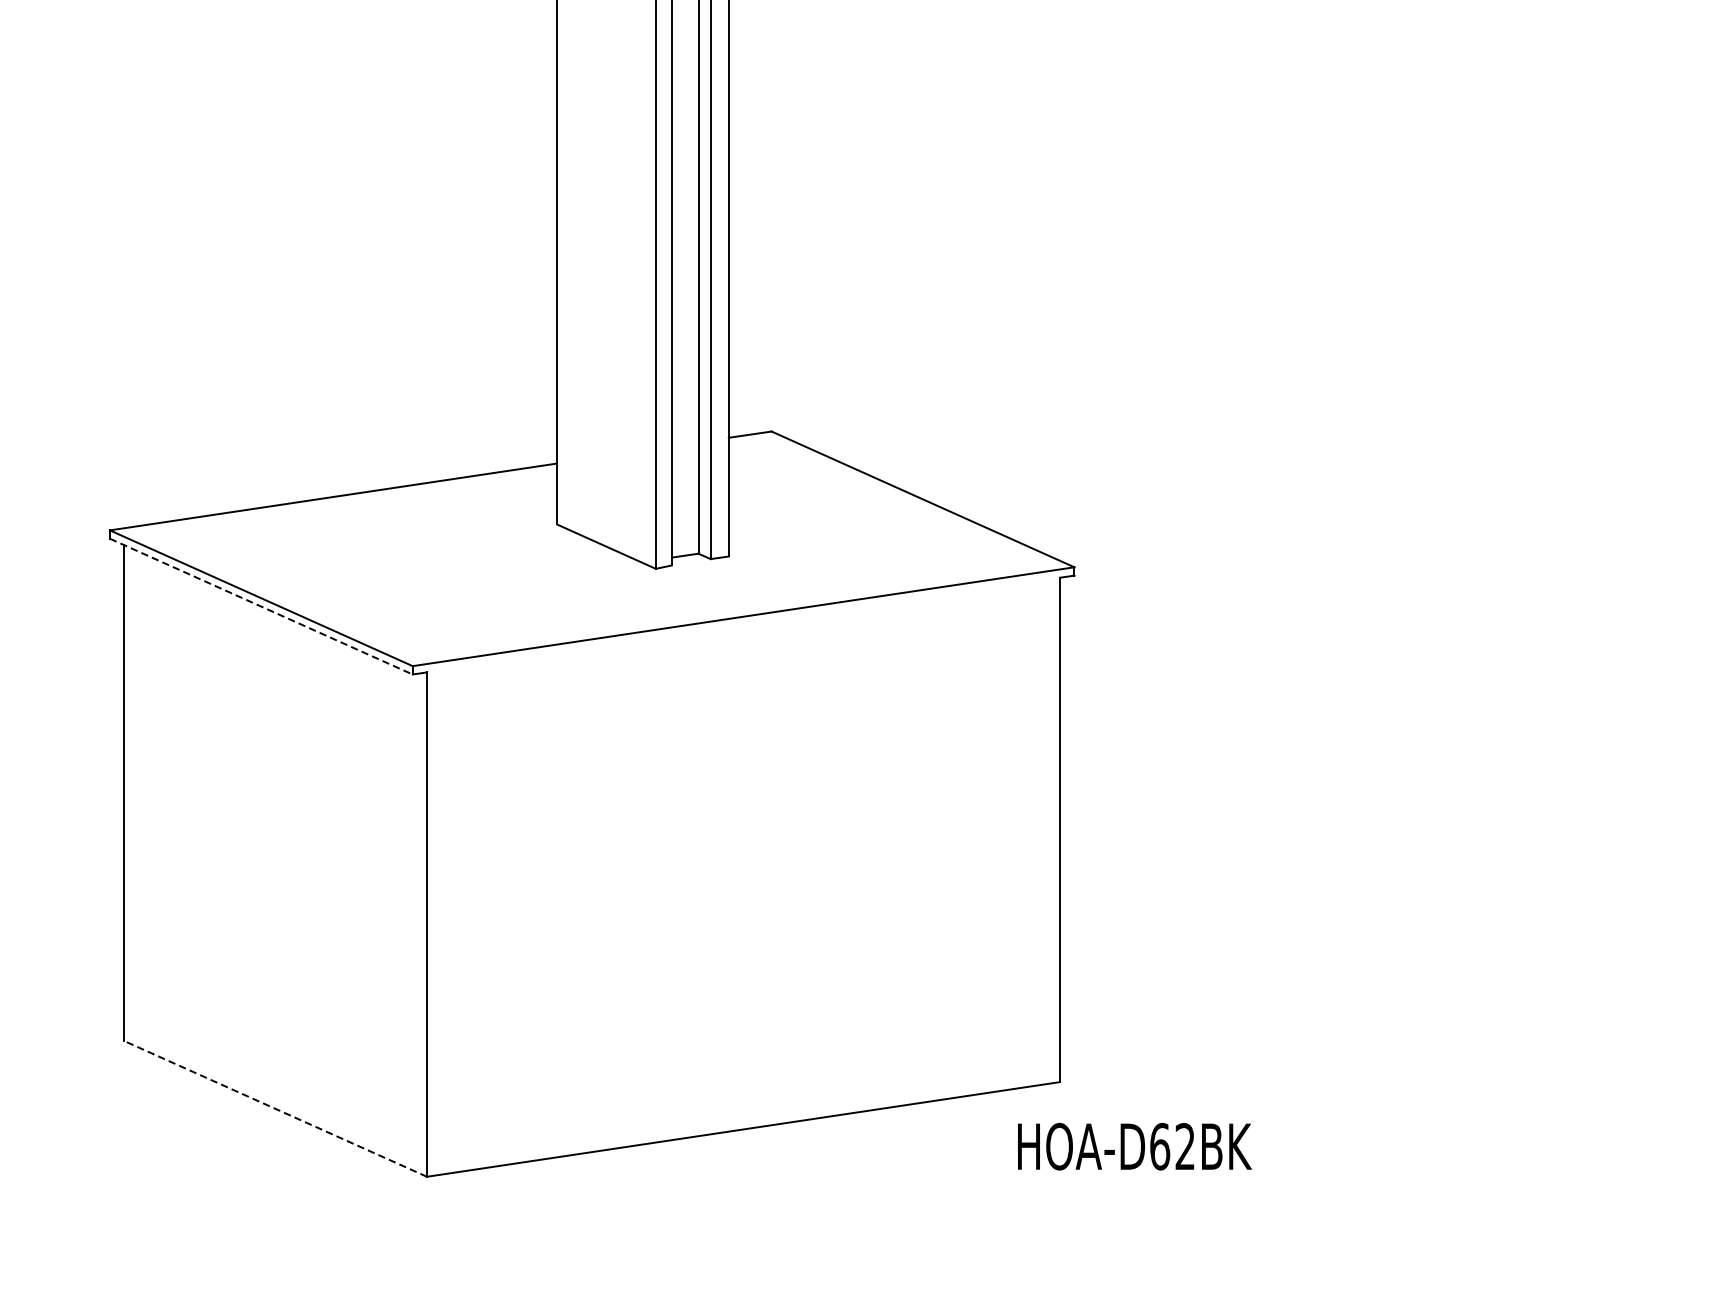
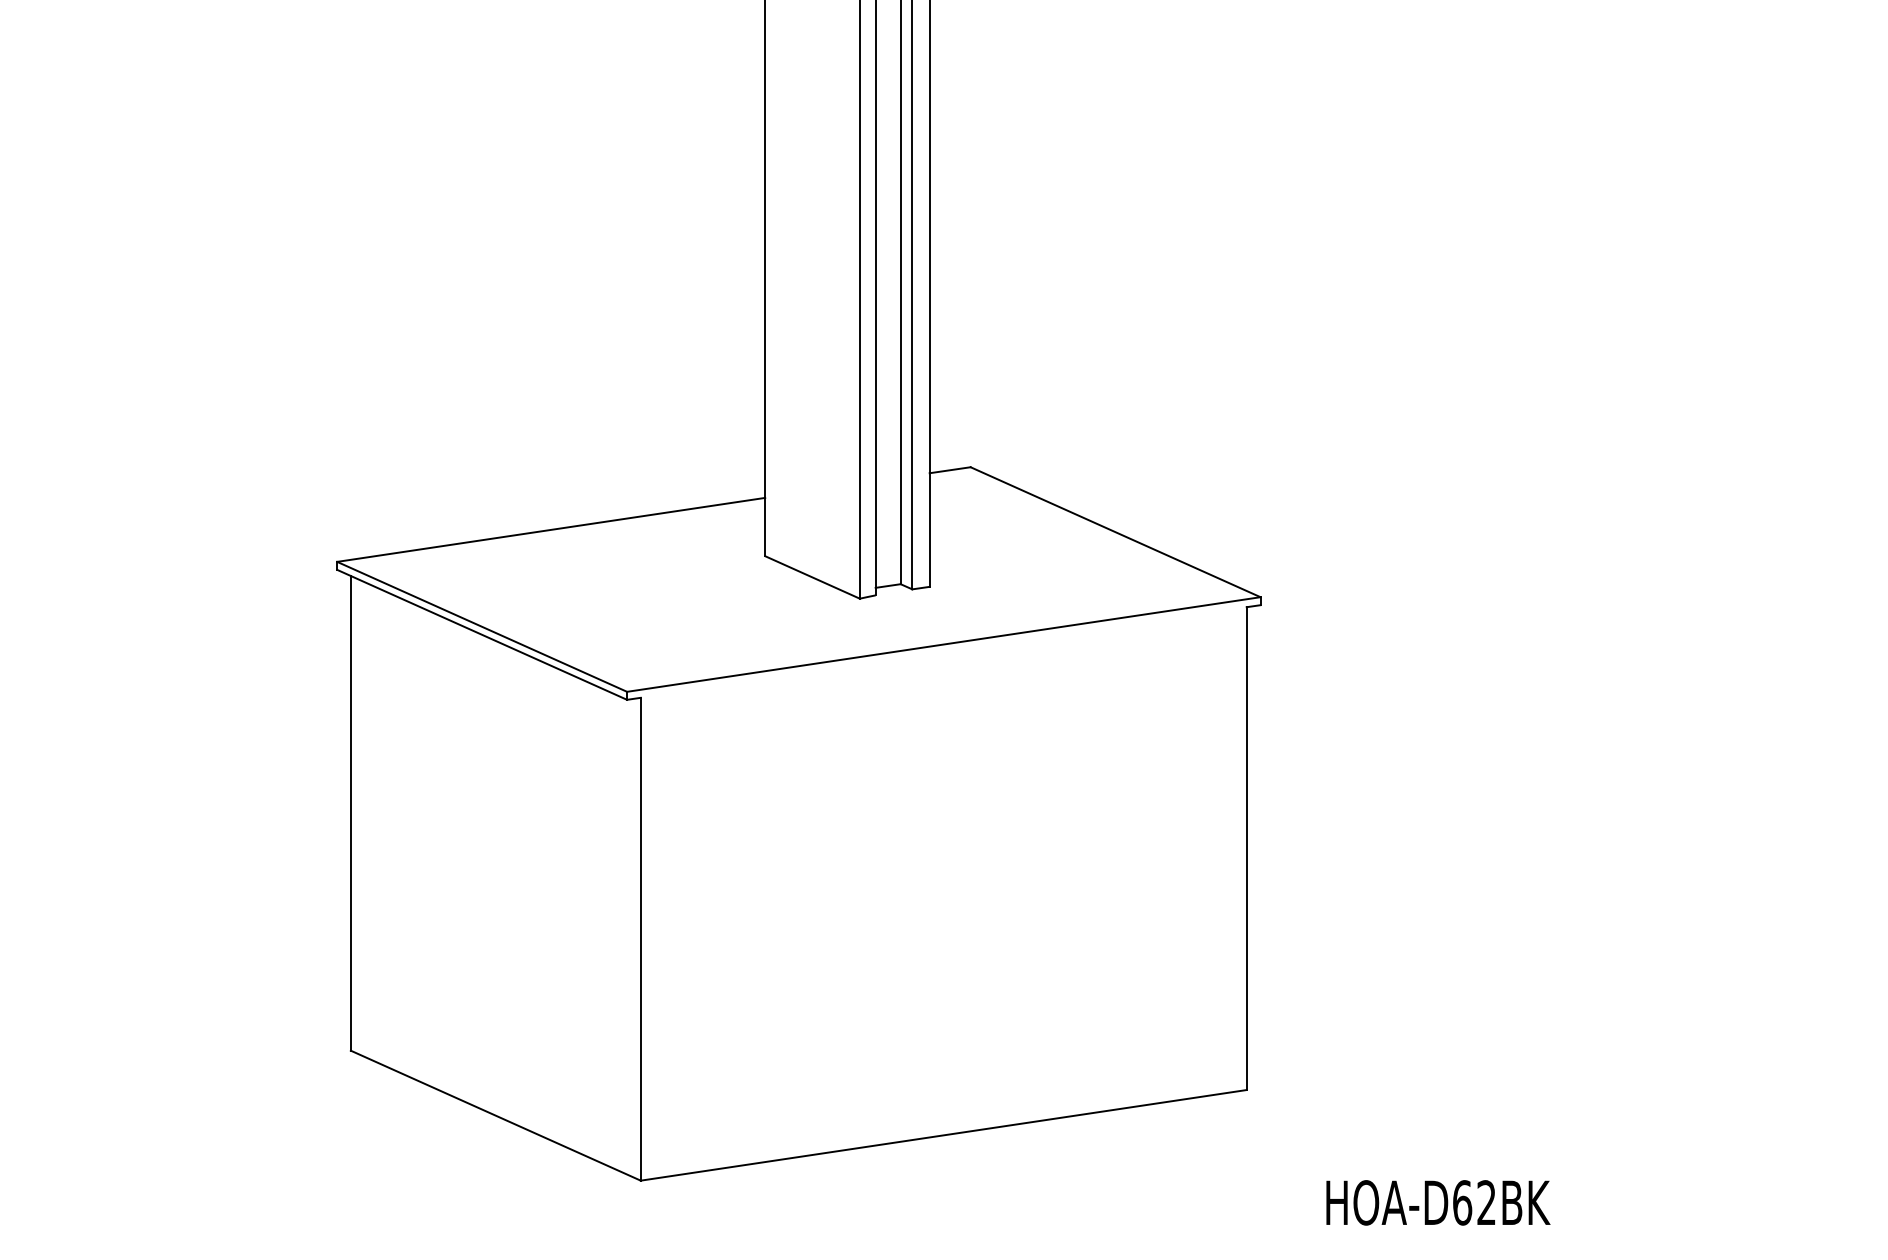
line: (261, 606) -> (482, 634), dashed -> solid
line: (275, 1108) -> (495, 1115), dashed -> solid
text: (1134, 1146) -> (1438, 1202), moved

